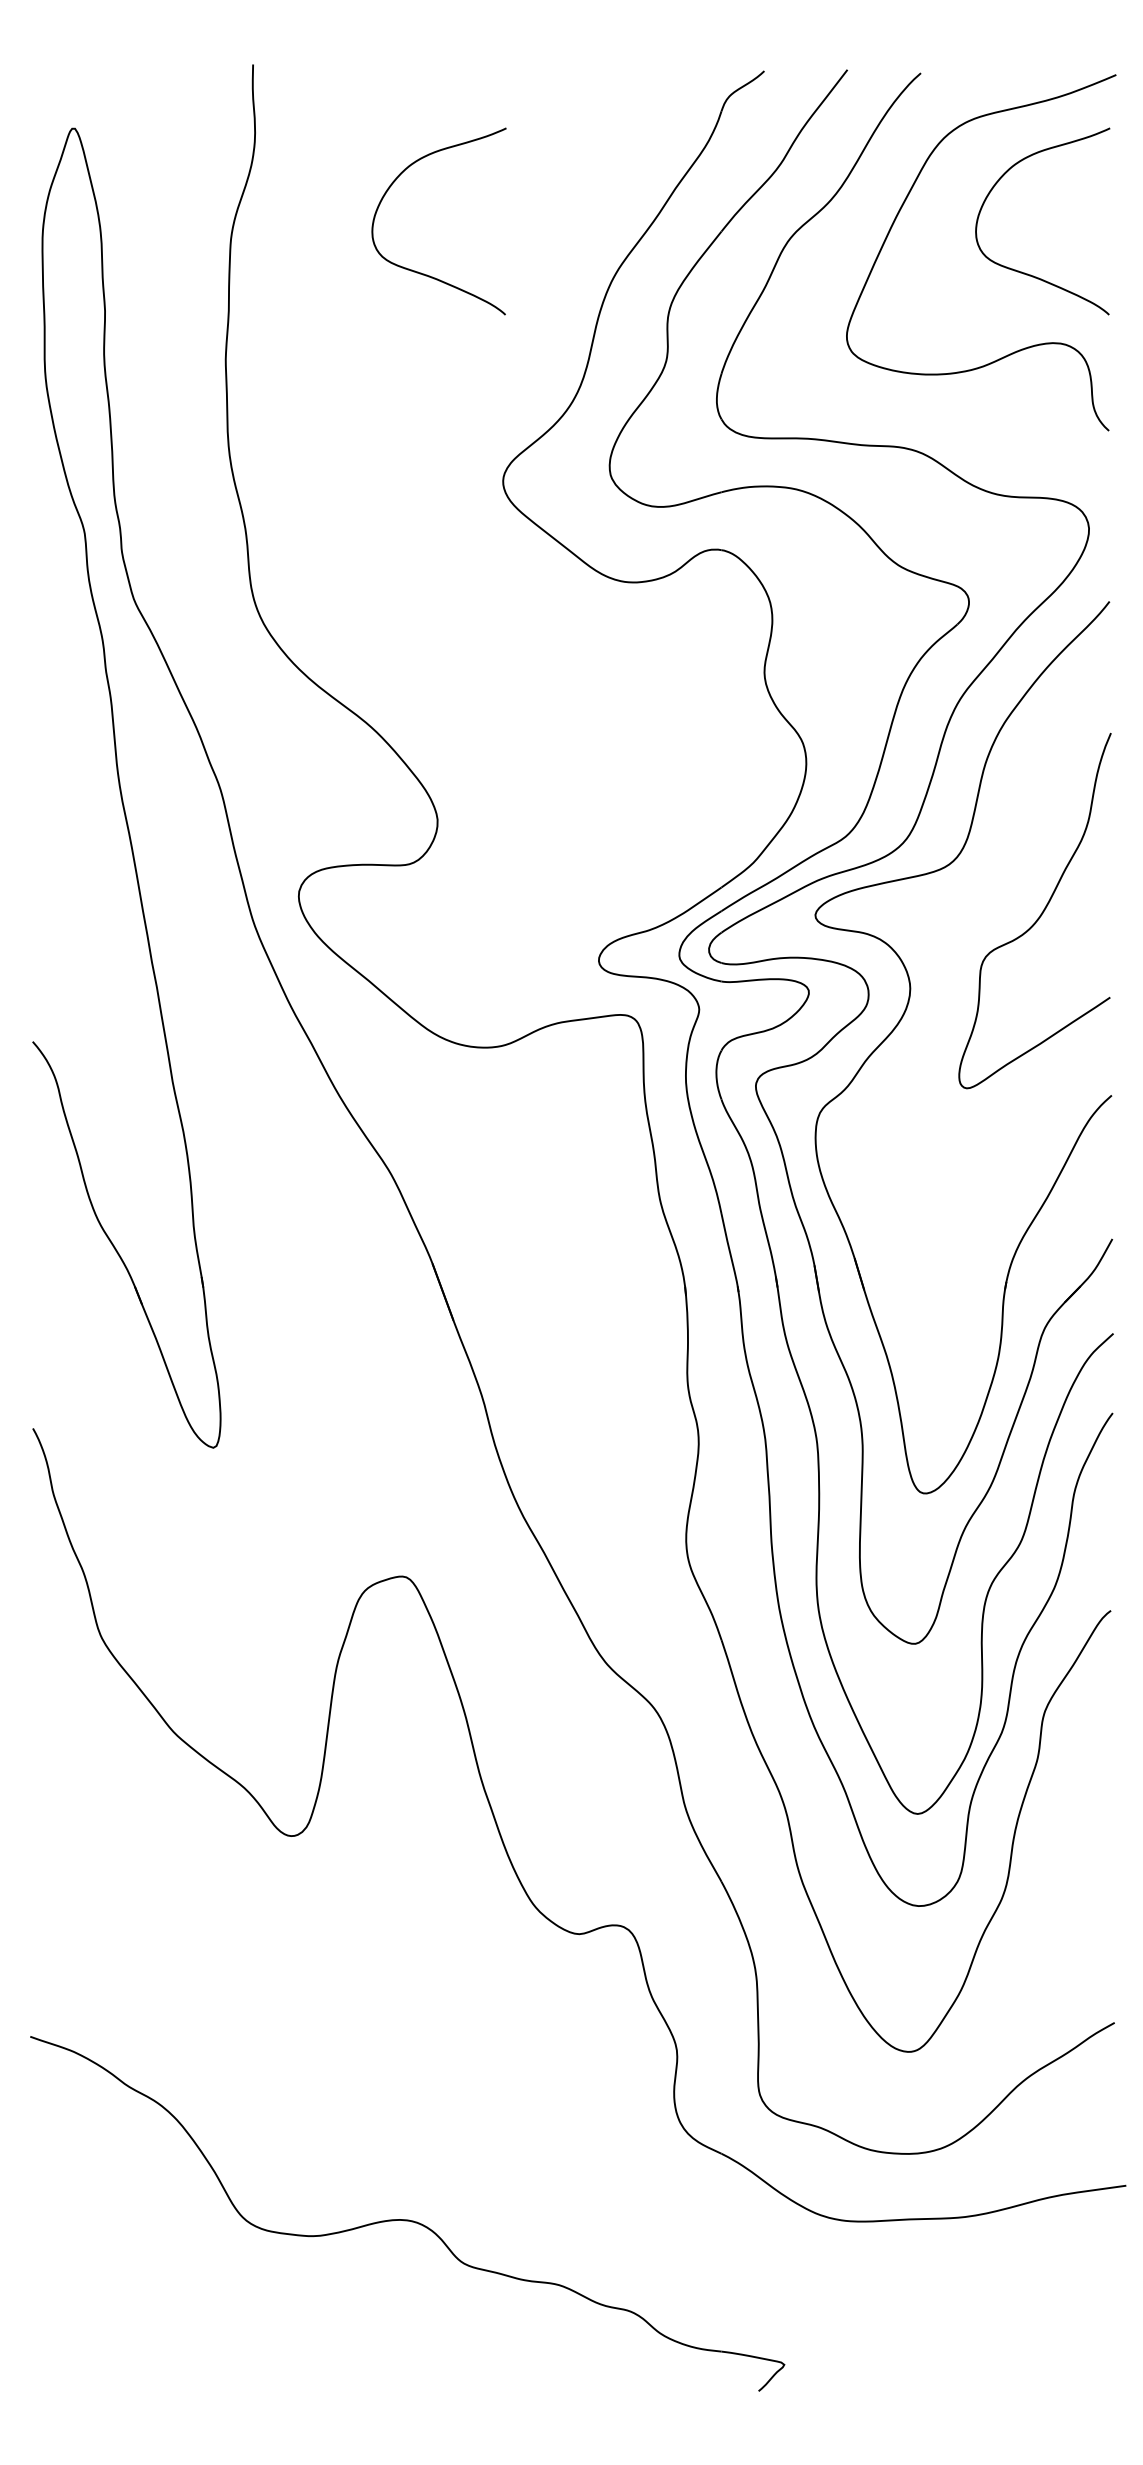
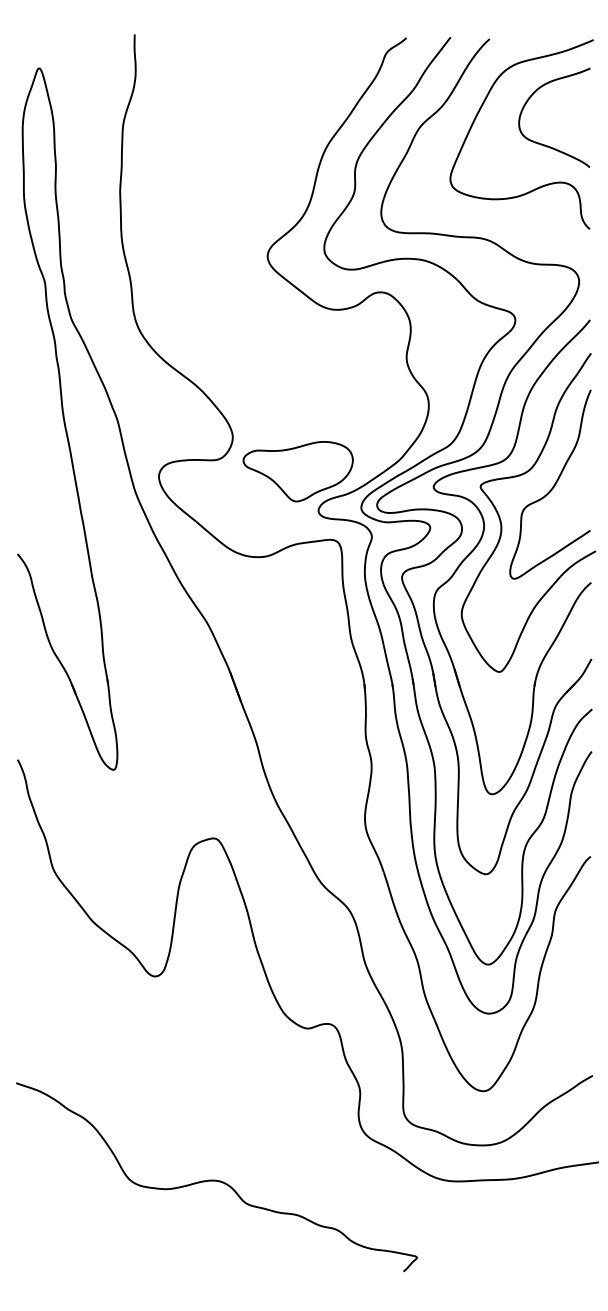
curve: (421, 271) -> (224, 144), removed
part: (559, 886) -> (297, 471), added
curve: (942, 978) -> (501, 520), added

